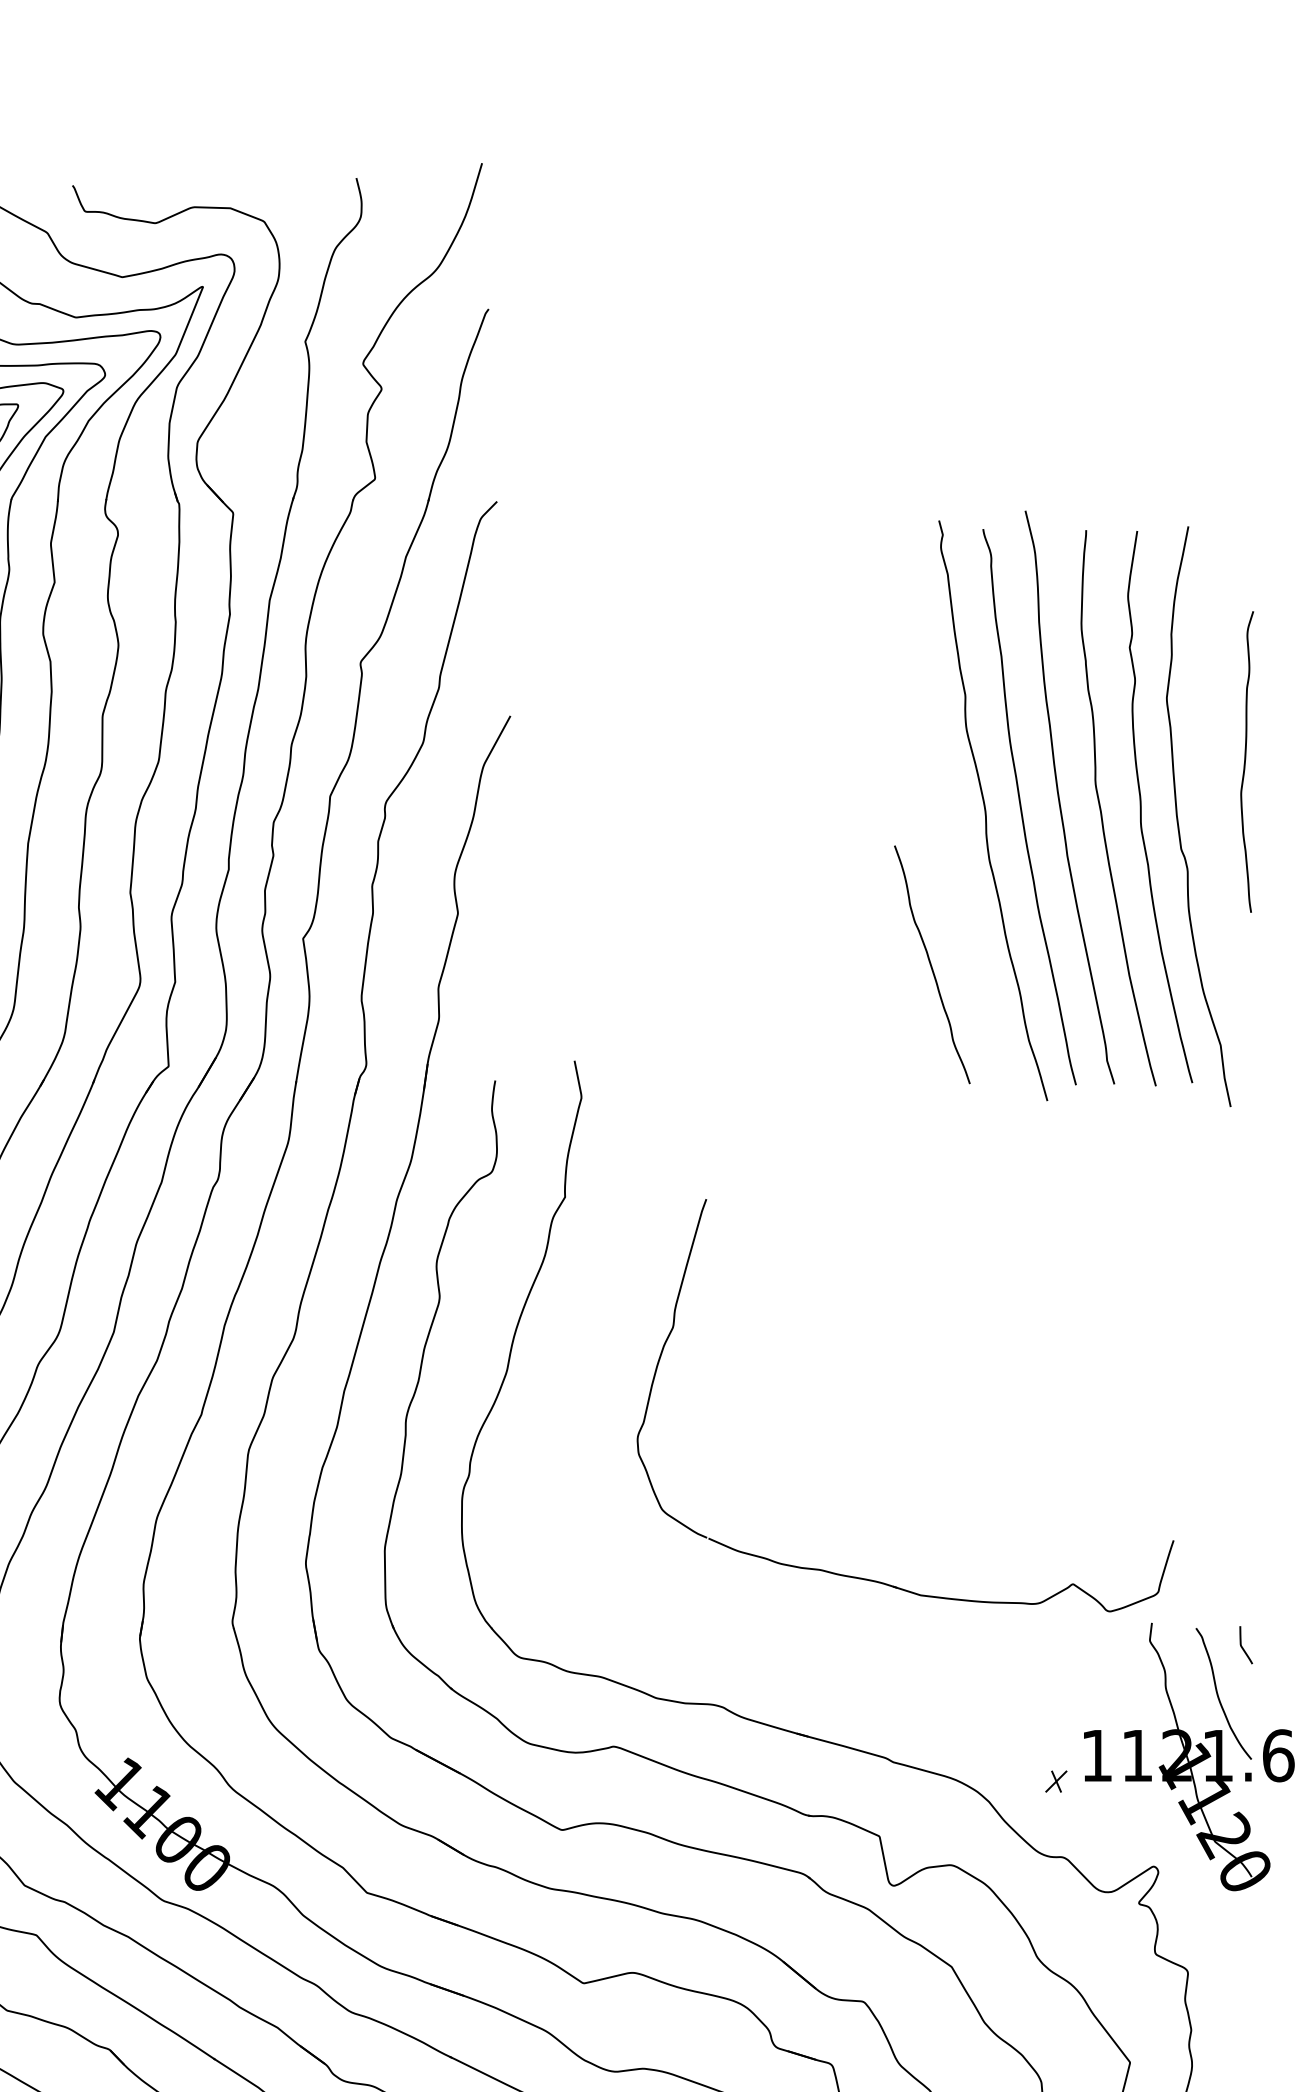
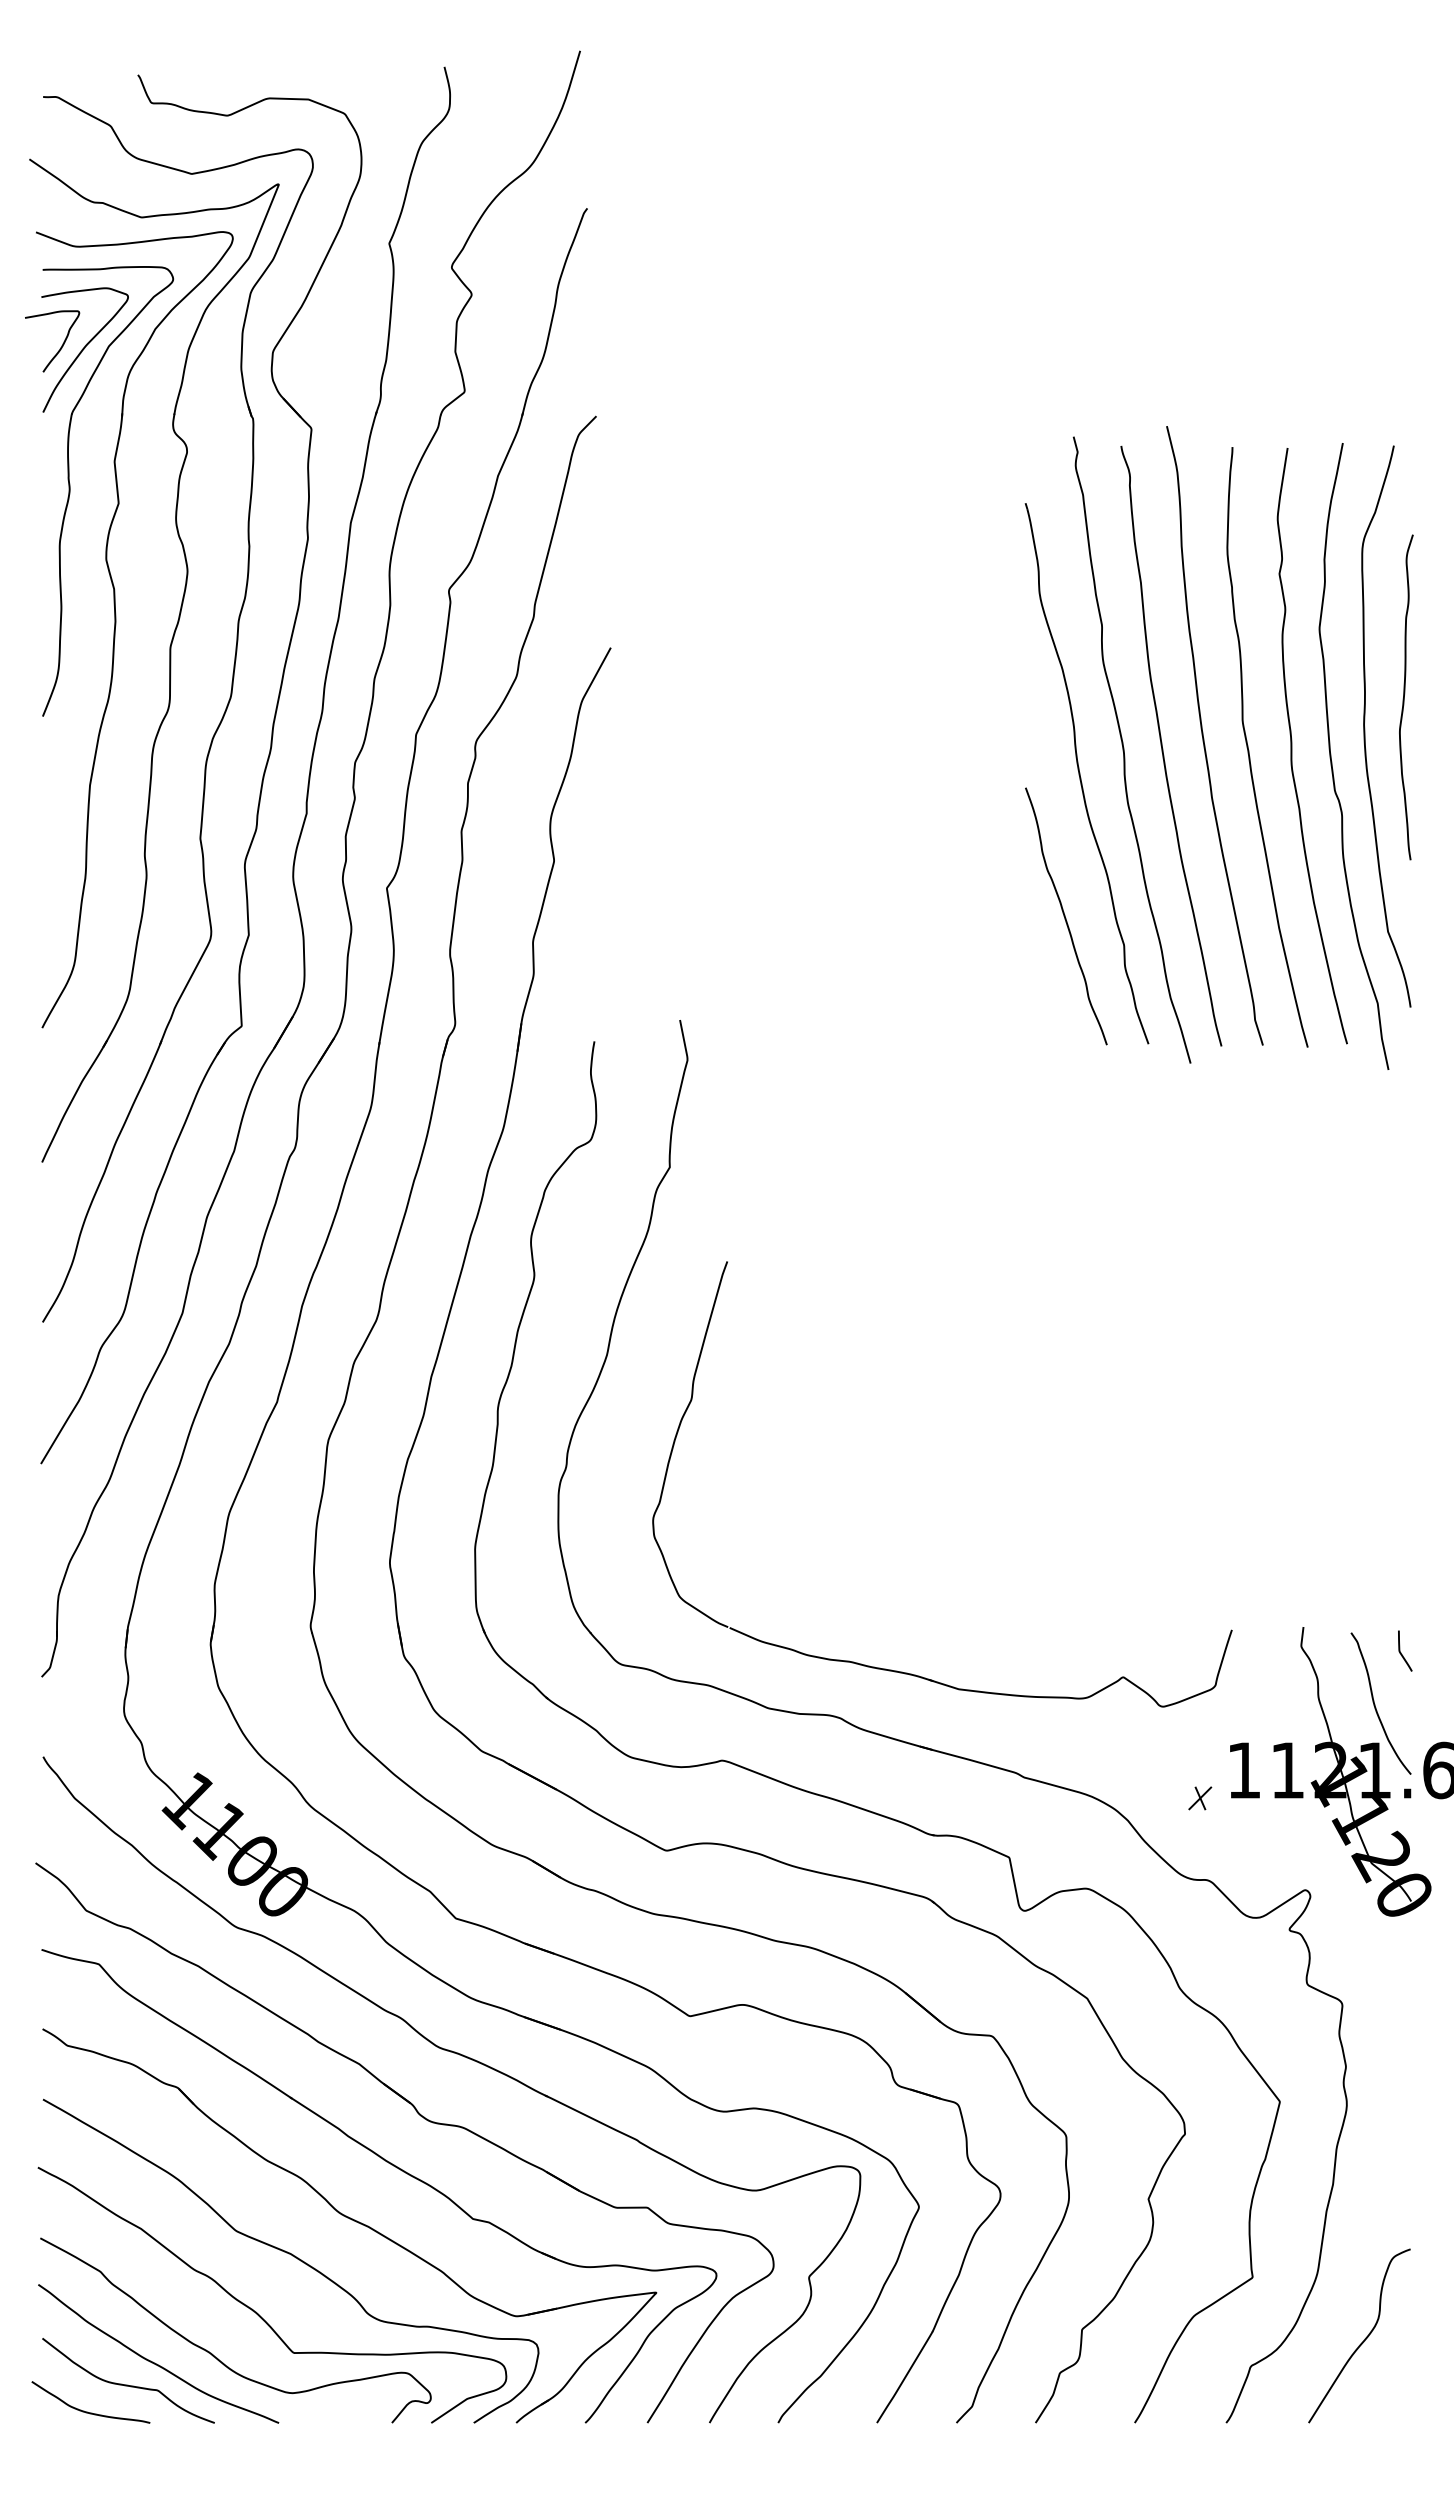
curve: (1209, 789) -> (1365, 727), added
part: (951, 832) -> (1086, 773), added
part: (868, 1578) -> (902, 1671), moved

